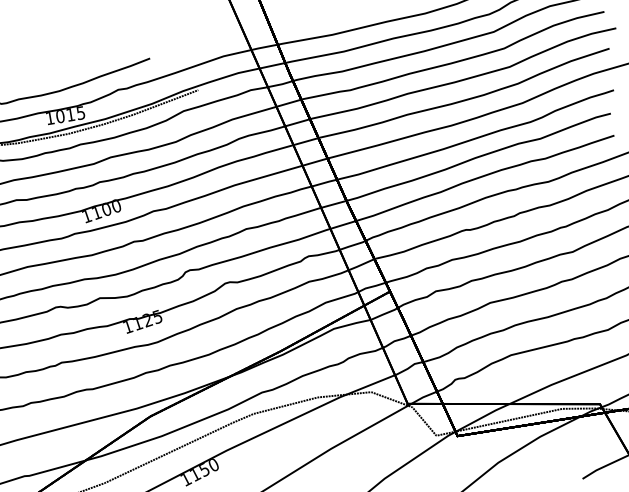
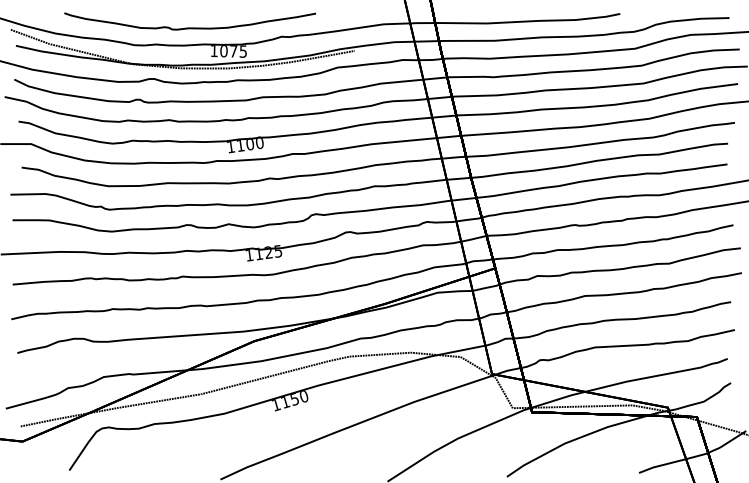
text: (70, 114) -> (233, 51), 1015 -> 1075

